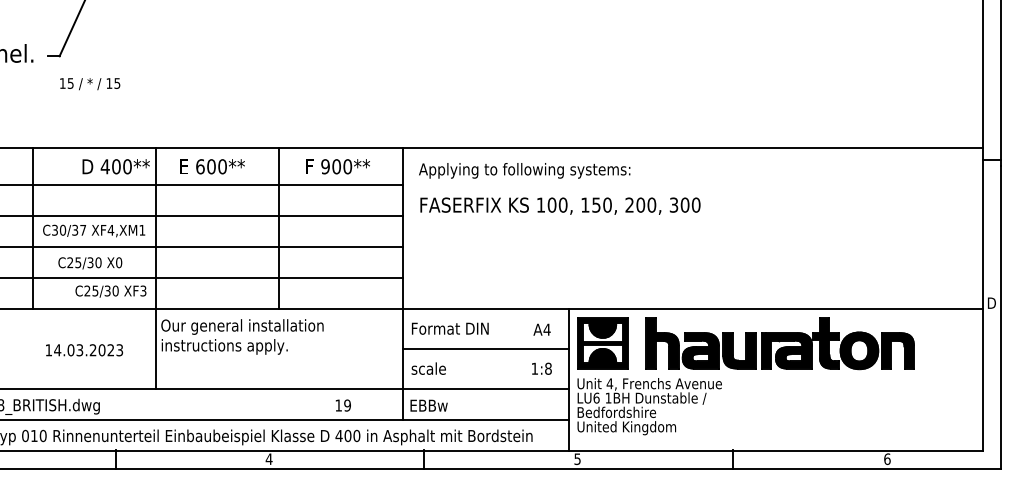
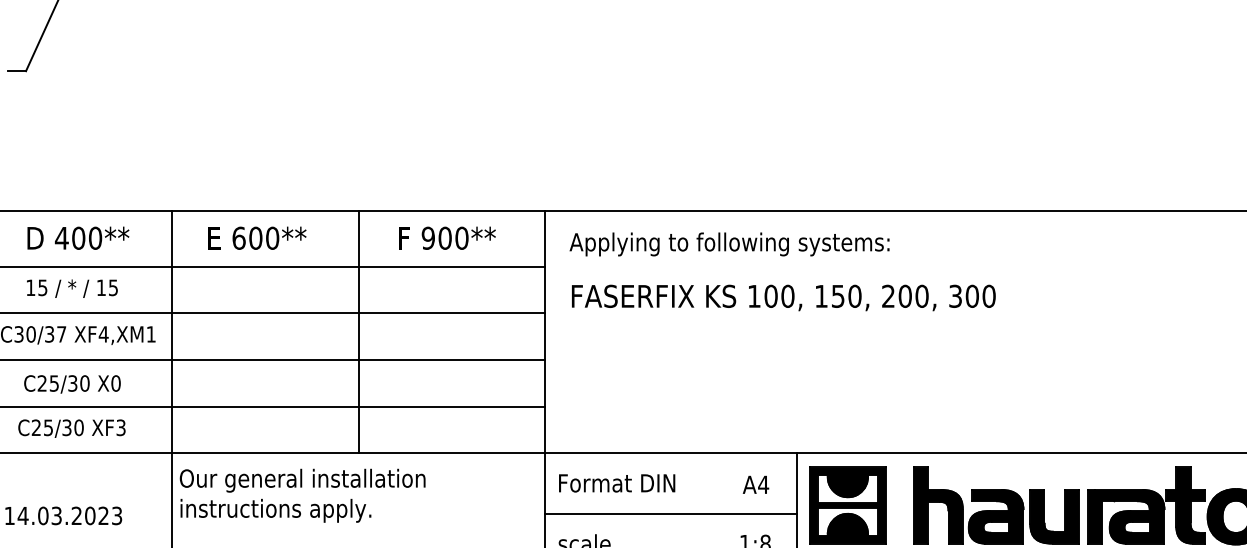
text: (90, 84) -> (72, 289), moved
text: (115, 166) -> (77, 237), moved
text: (110, 291) -> (71, 428), moved

